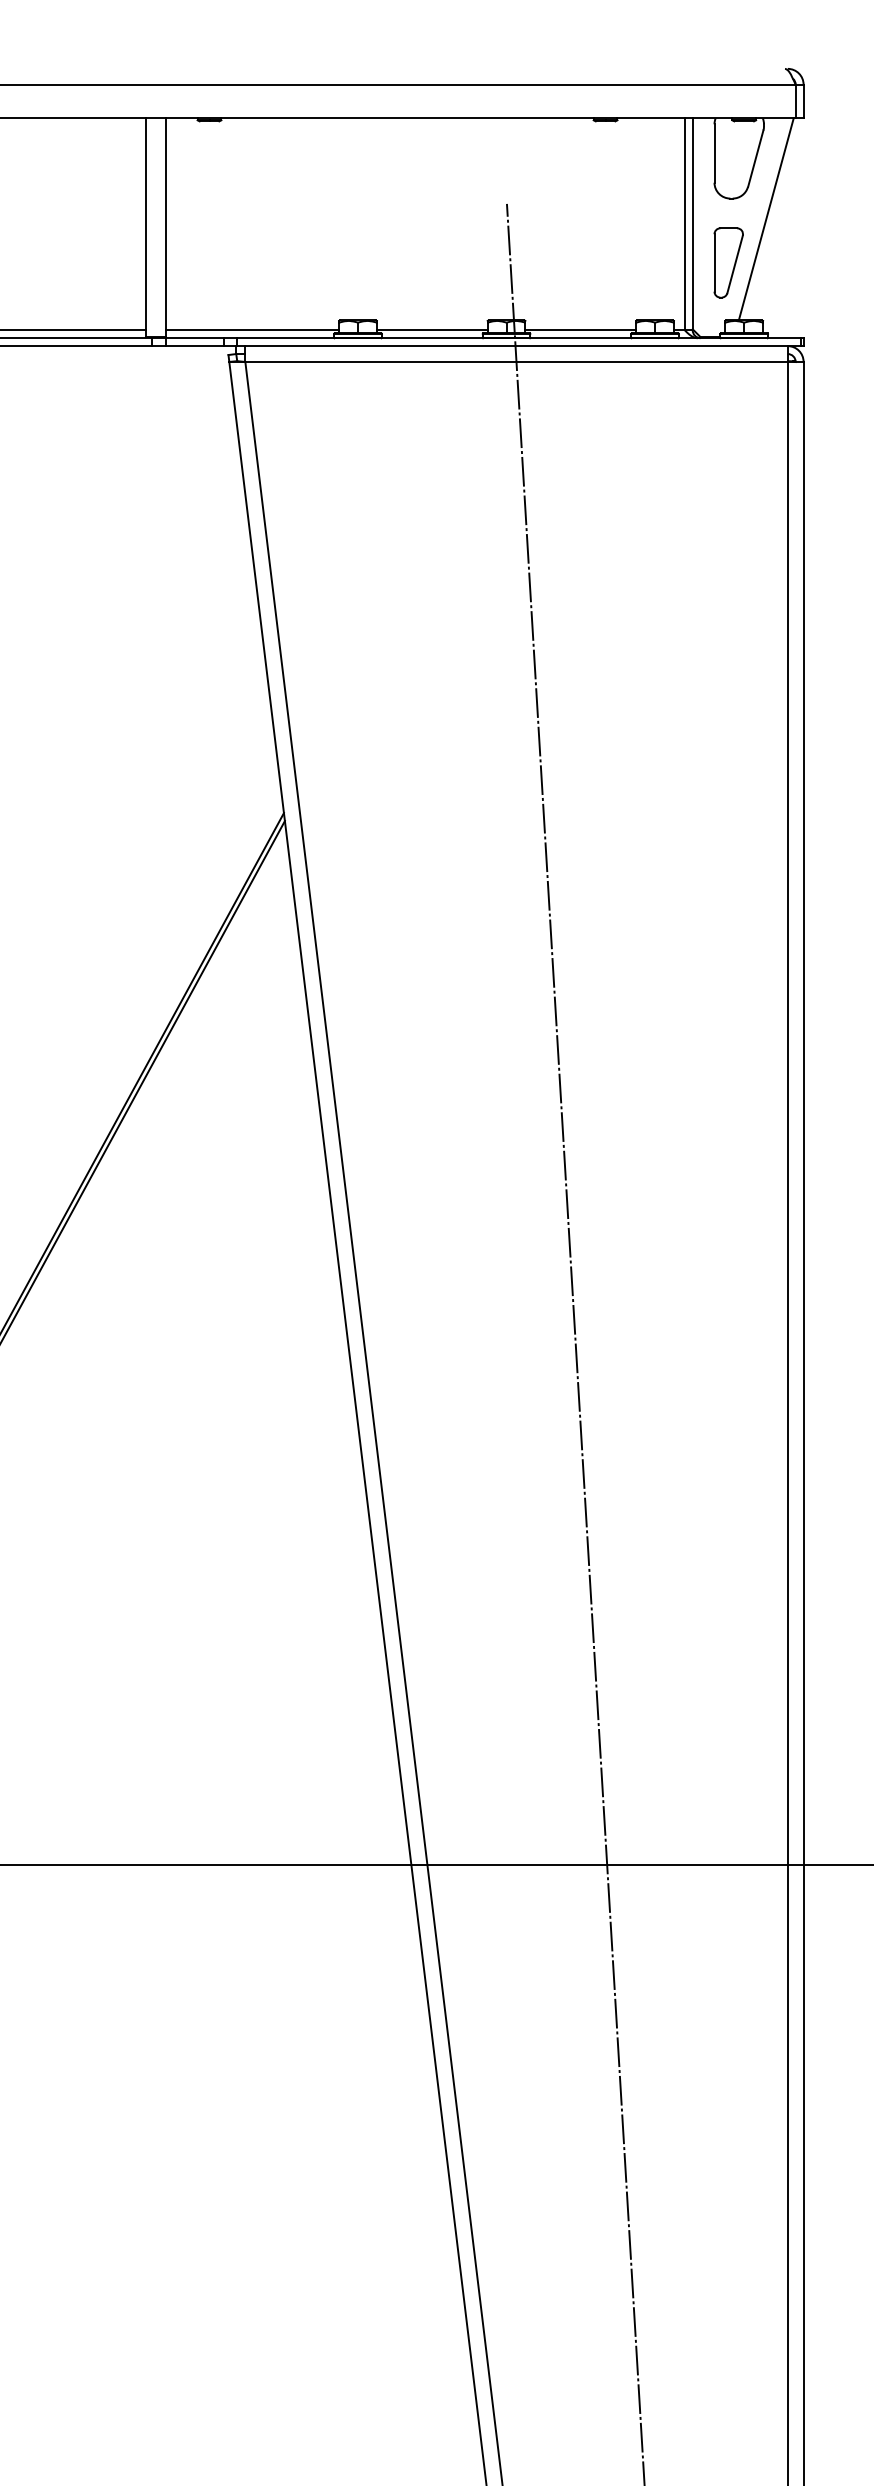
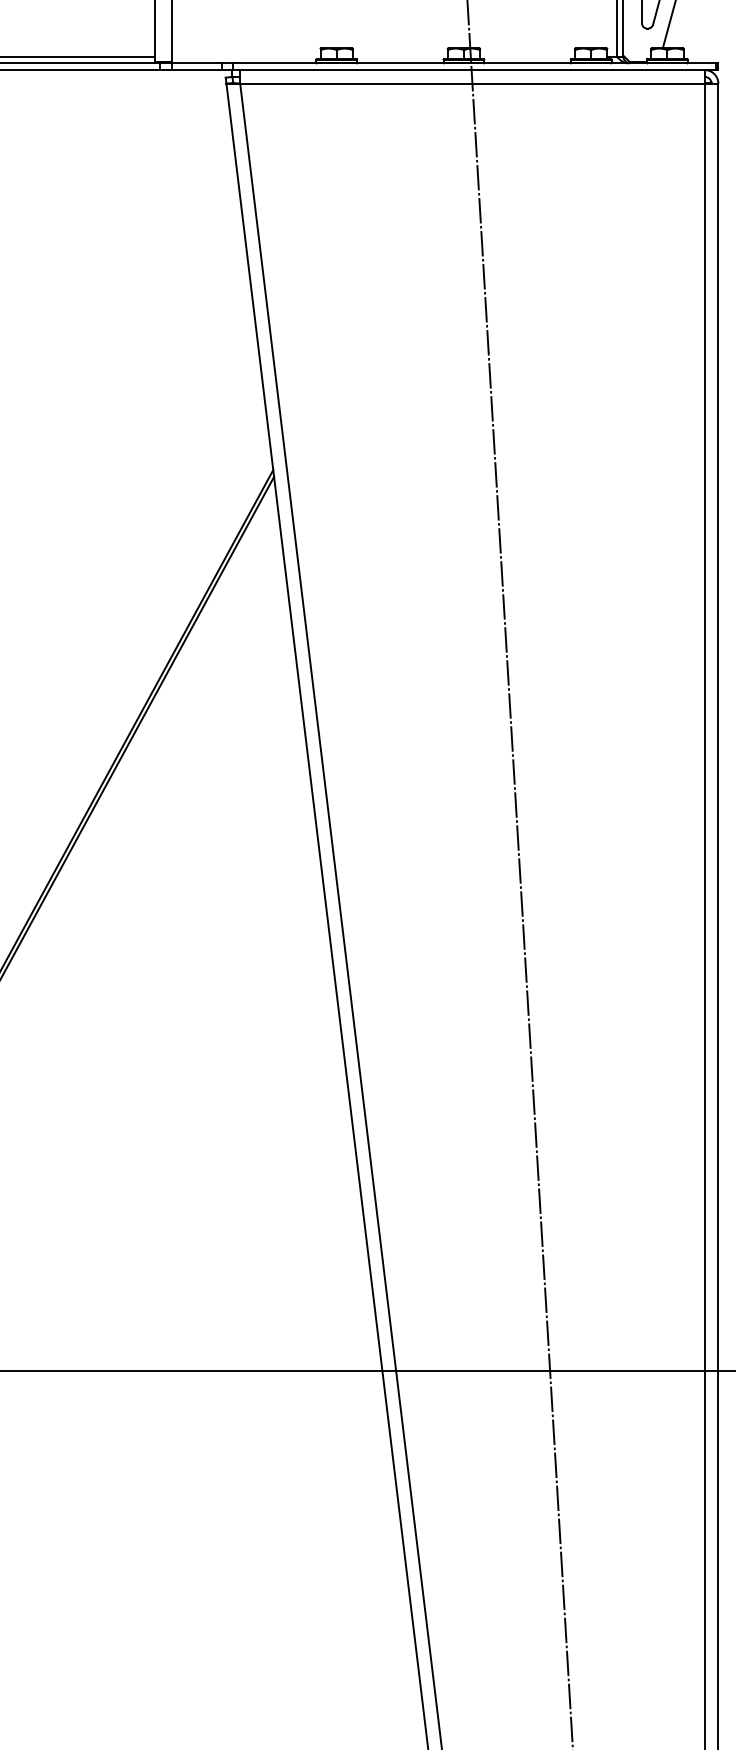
line: (252, 330) -> (246, 56), removed
line: (431, 330) -> (399, 56), removed
line: (580, 330) -> (527, 56), removed

